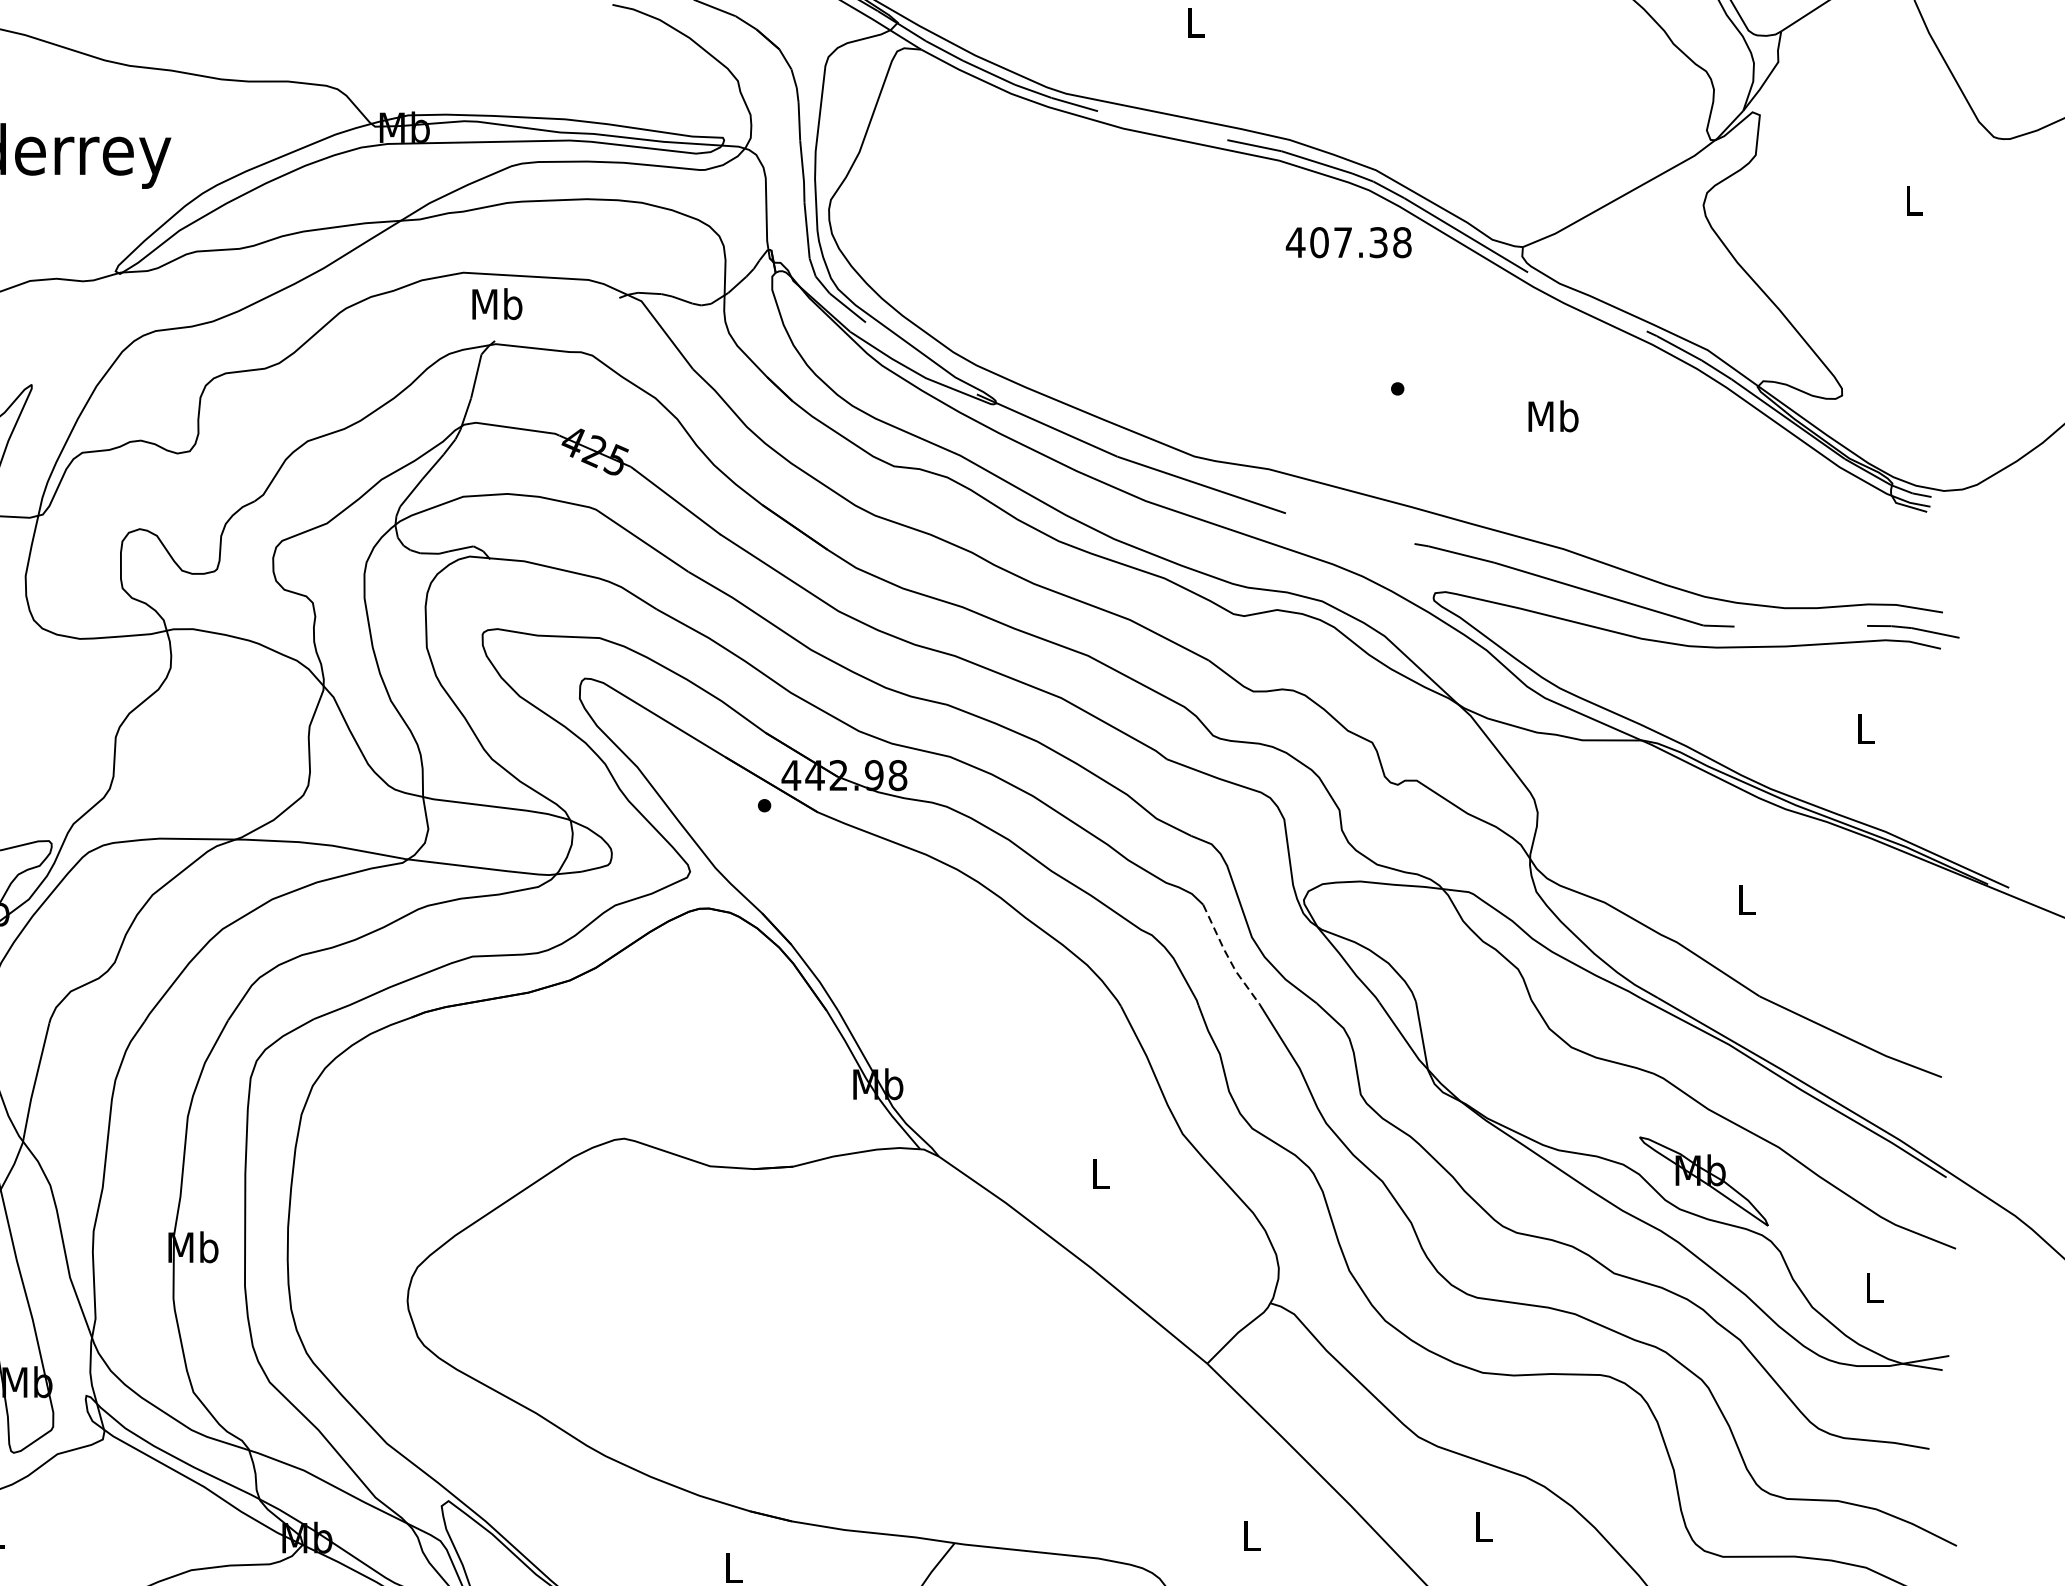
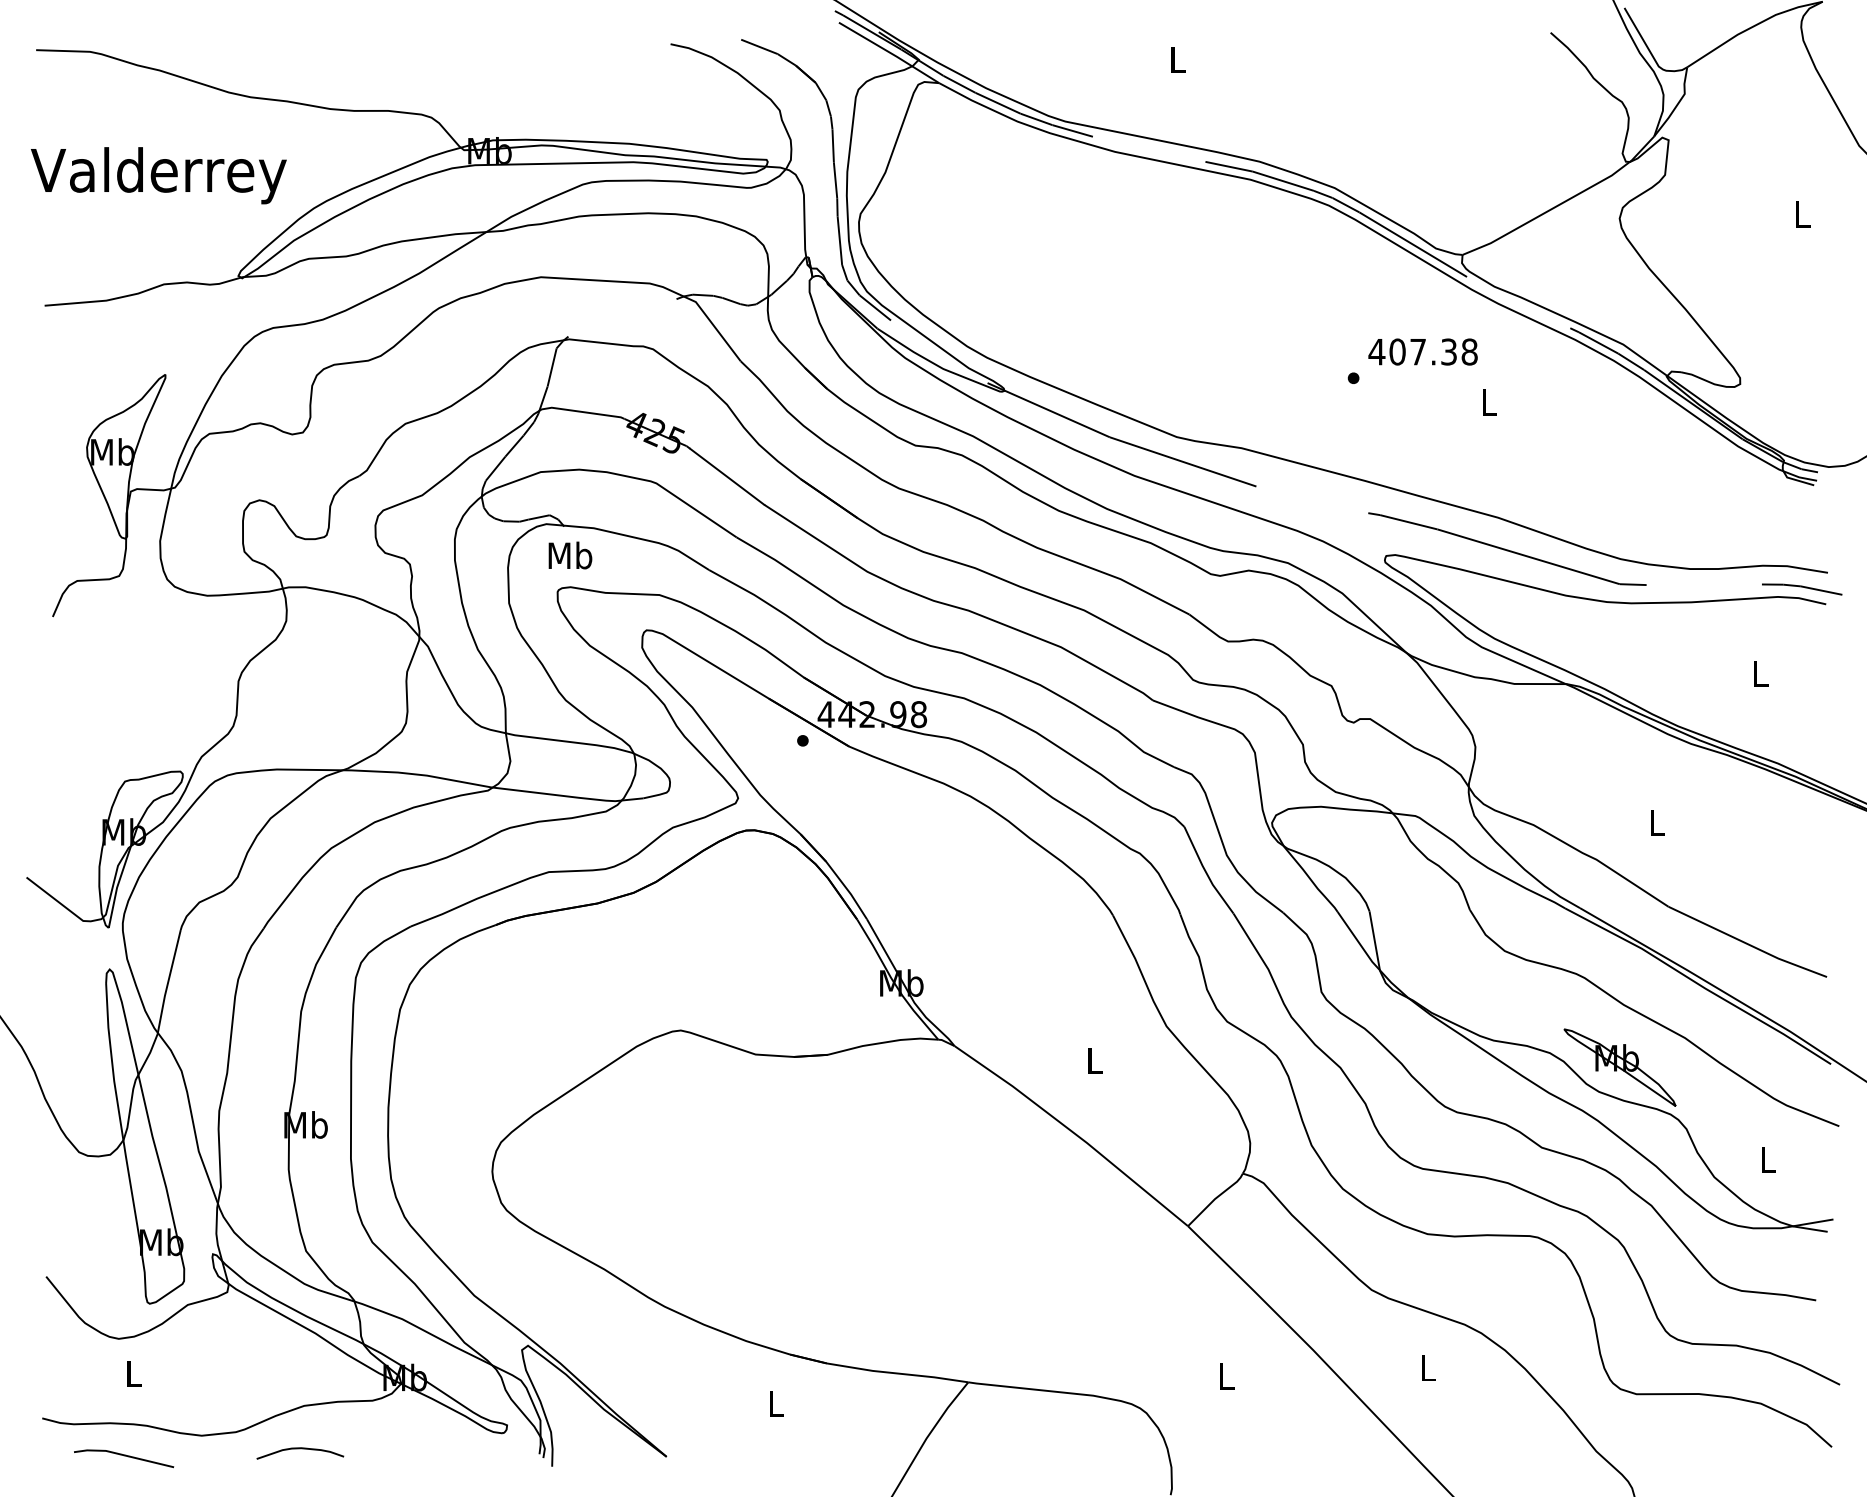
text: (1348, 242) -> (1422, 351), moved
text: (497, 304) -> (570, 555), moved
text: (1552, 415) -> (1488, 401), Mb -> L
line: (1228, 957) -> (1206, 872), dashed -> solid

